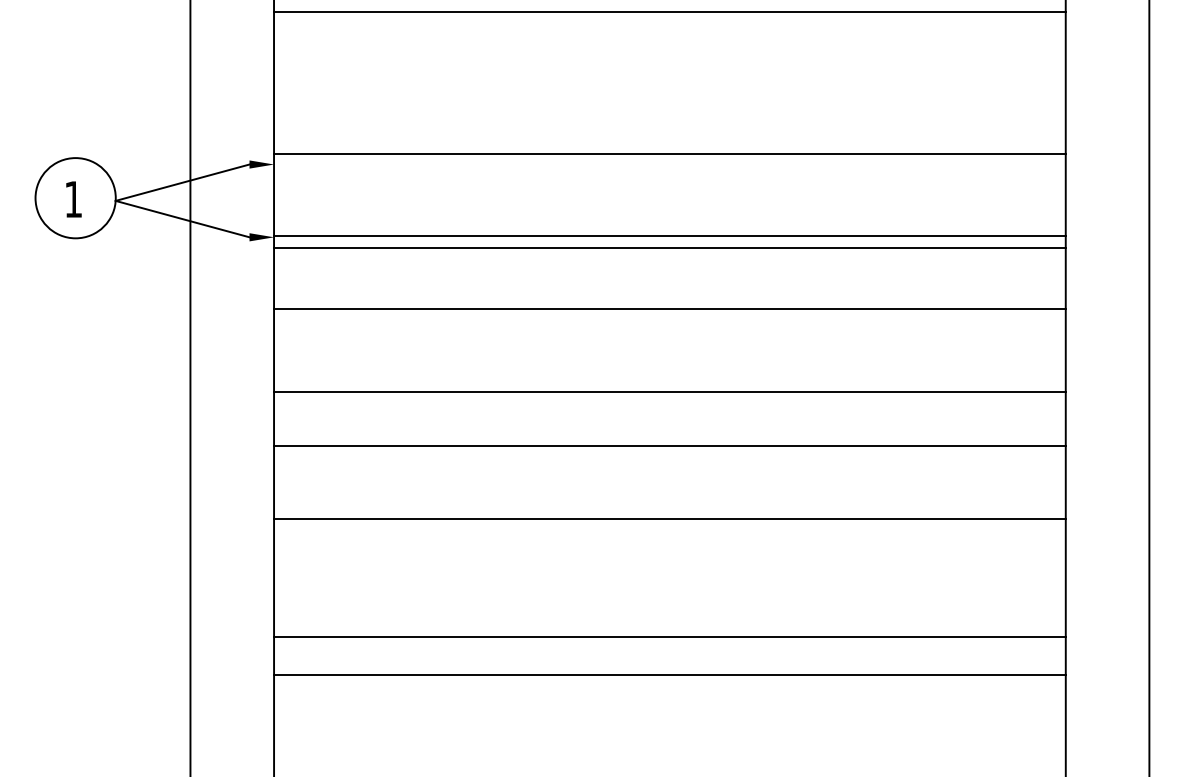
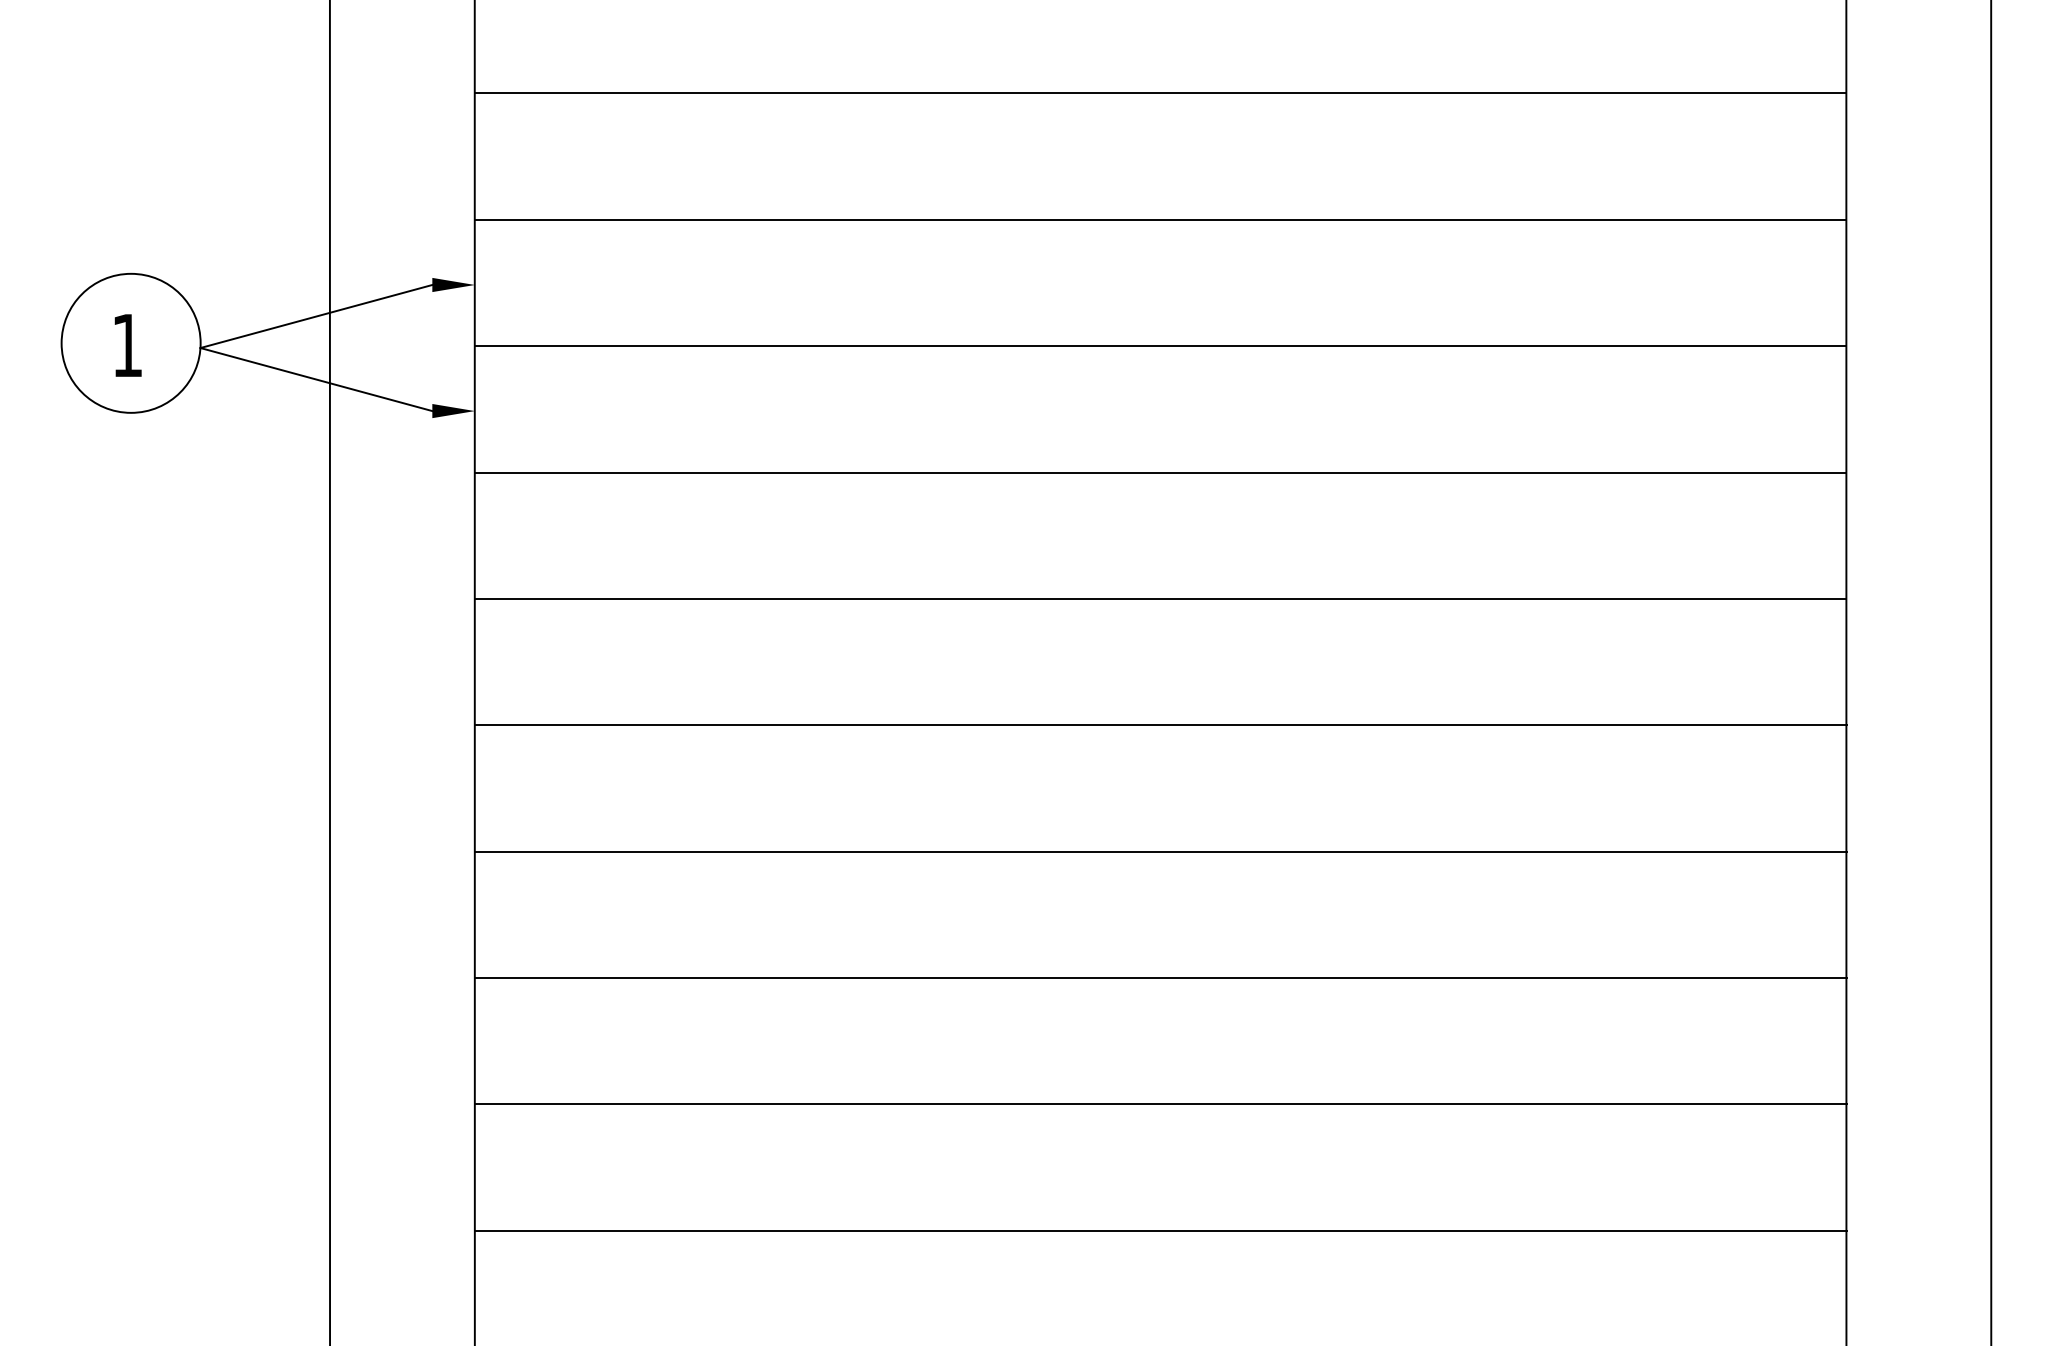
line: (669, 11) -> (1159, 92), moved
line: (669, 153) -> (1159, 219), moved
line: (669, 235) -> (1159, 472), moved
line: (669, 247) -> (1159, 345), moved
line: (669, 308) -> (1159, 598), moved
line: (669, 391) -> (1159, 724), moved
line: (669, 445) -> (1159, 851), moved
line: (669, 518) -> (1159, 977), moved
line: (669, 675) -> (1159, 1230), moved

